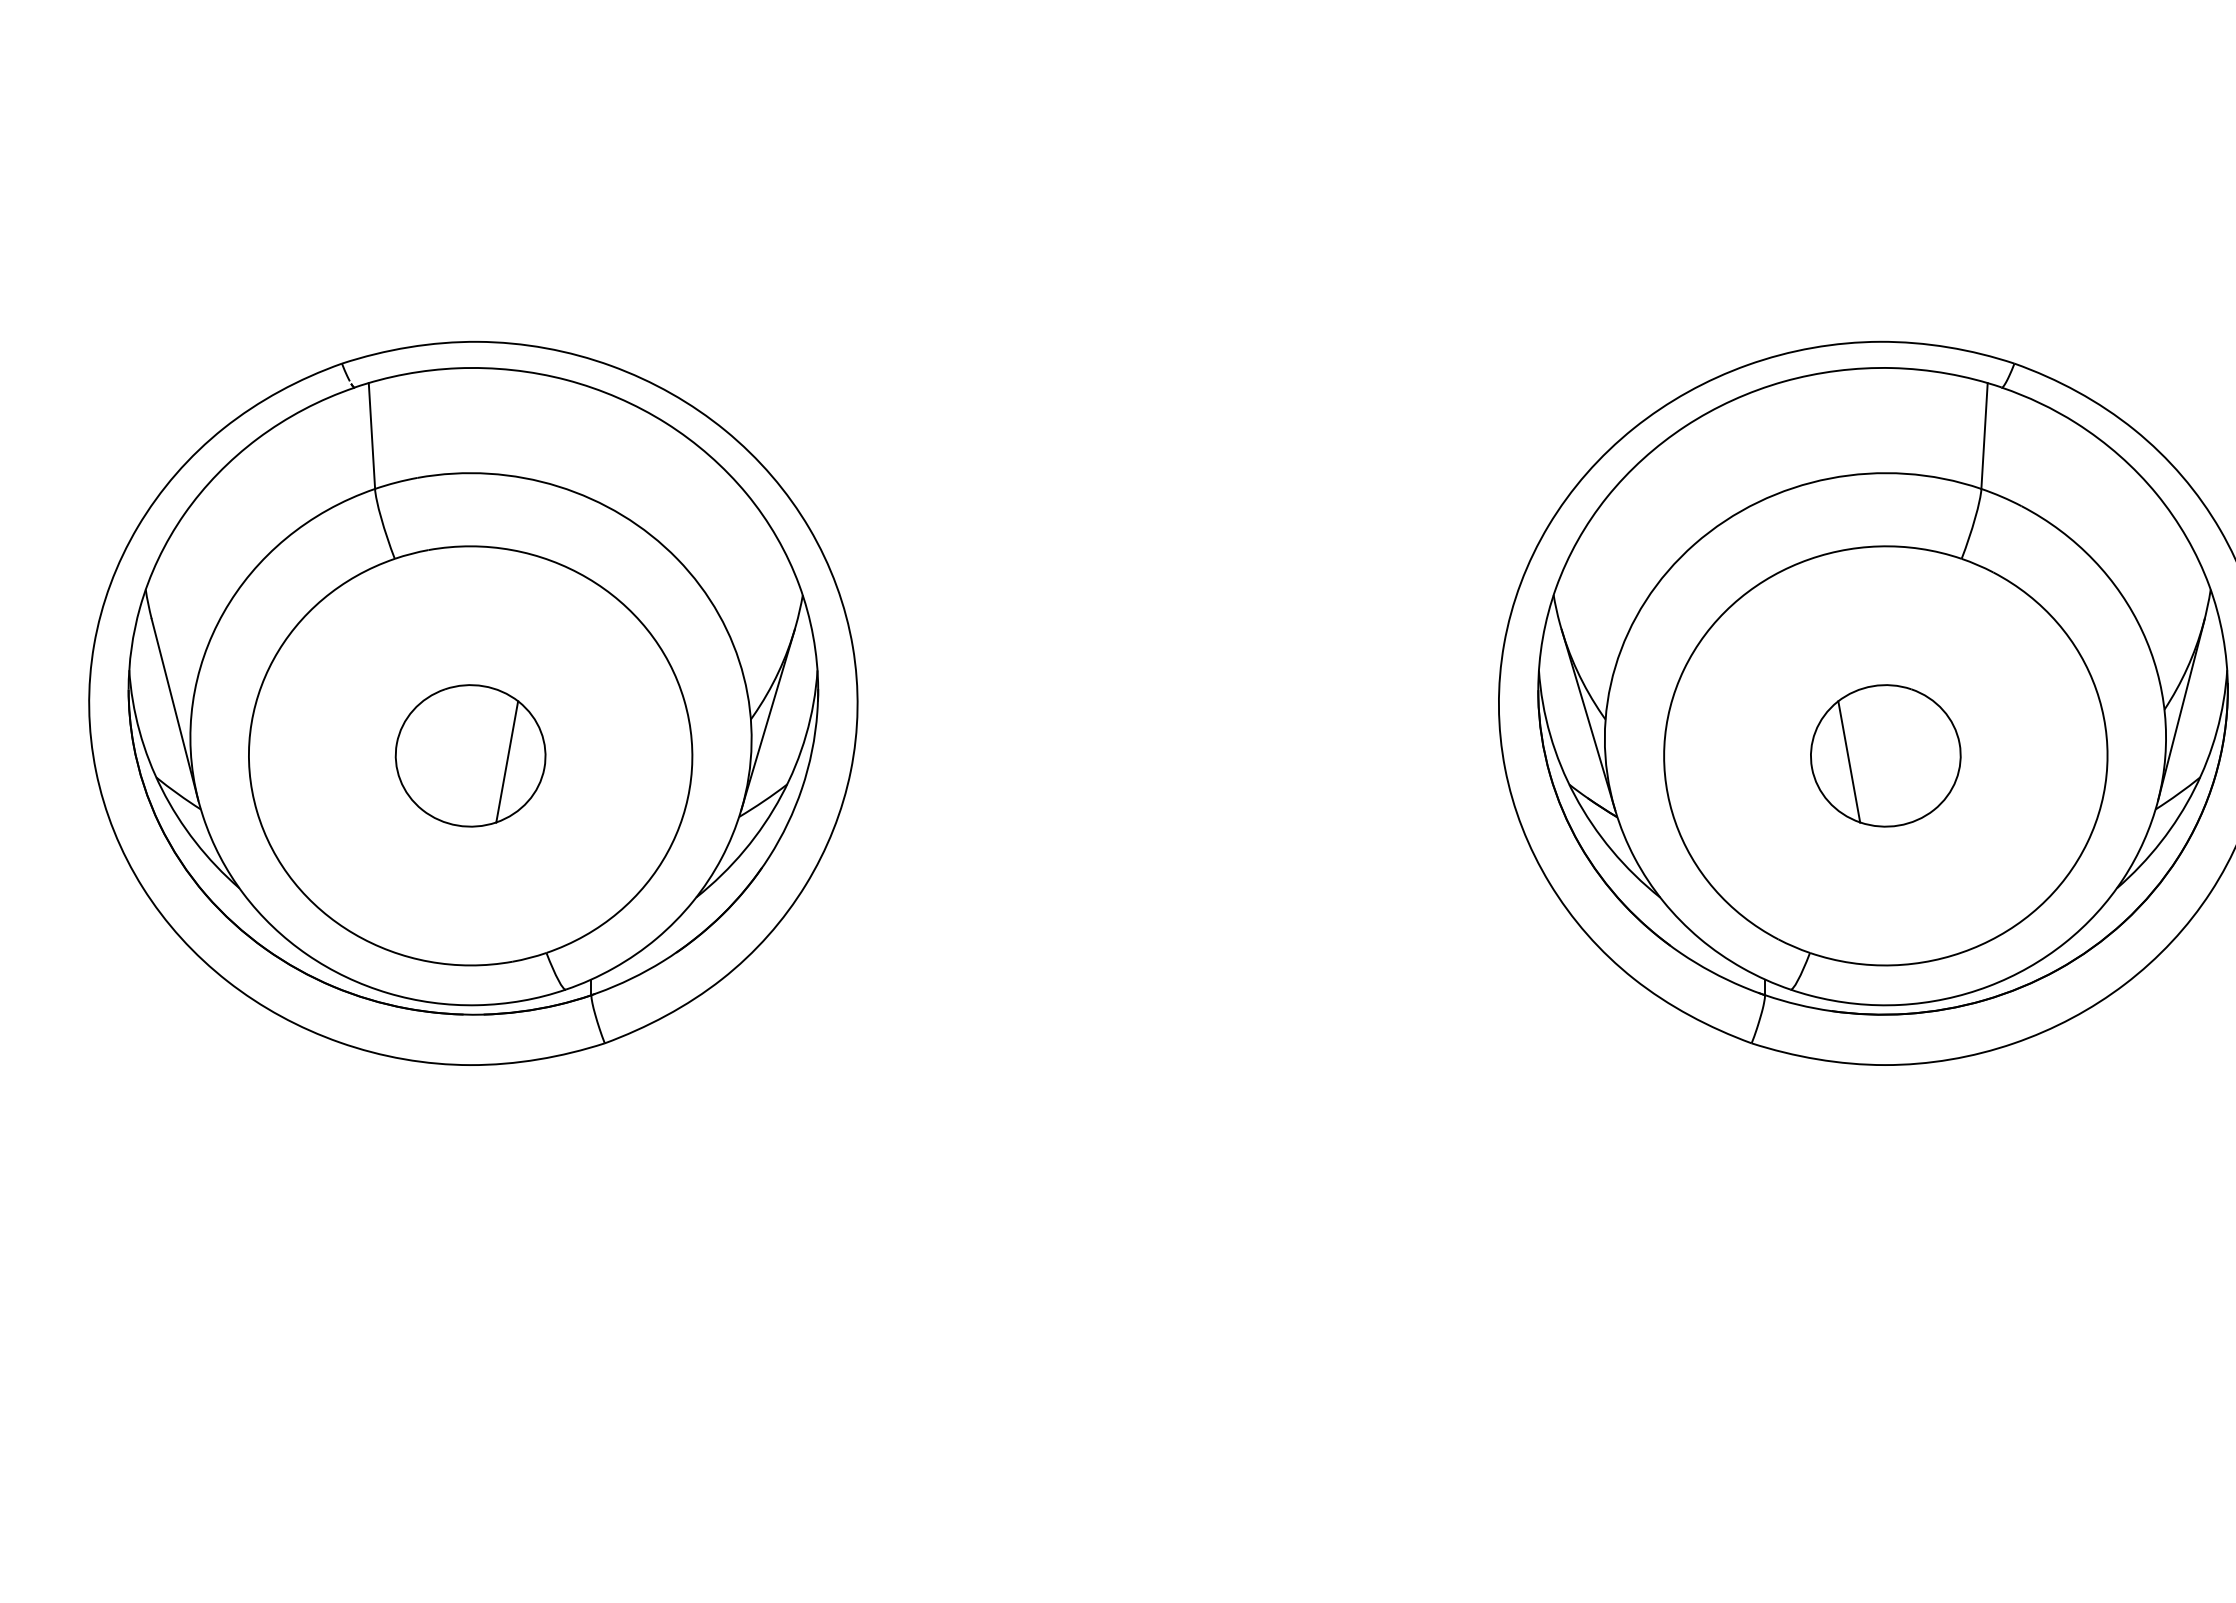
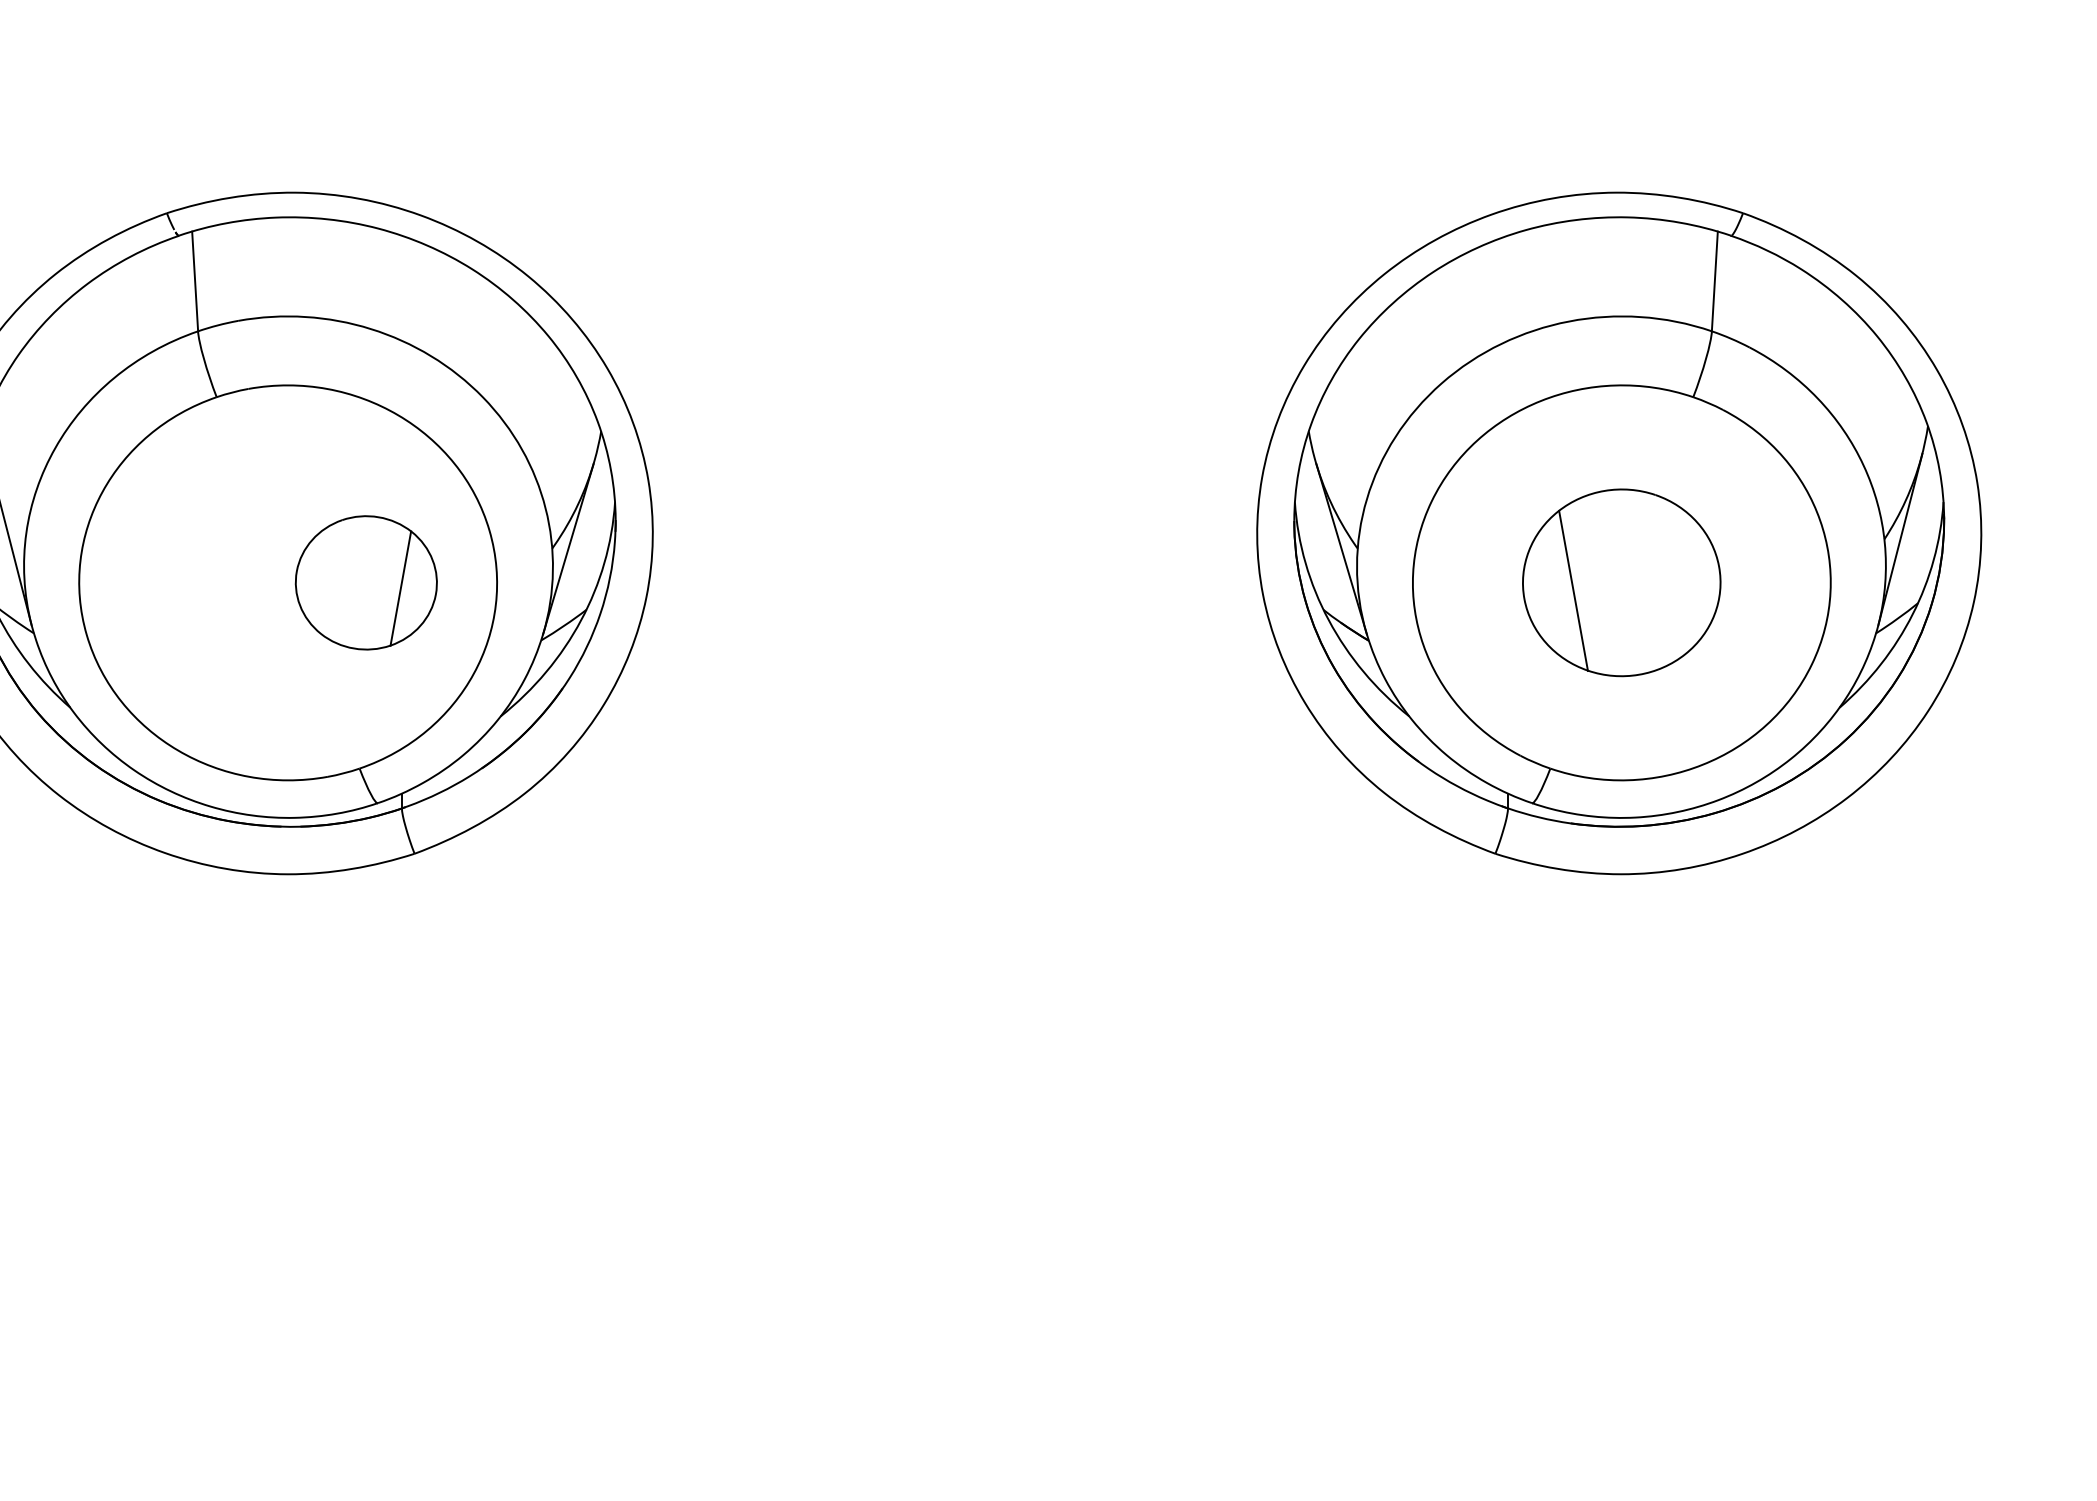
part: (470, 755) -> (366, 582), moved
part: (1885, 755) -> (1621, 582), size x1.4

